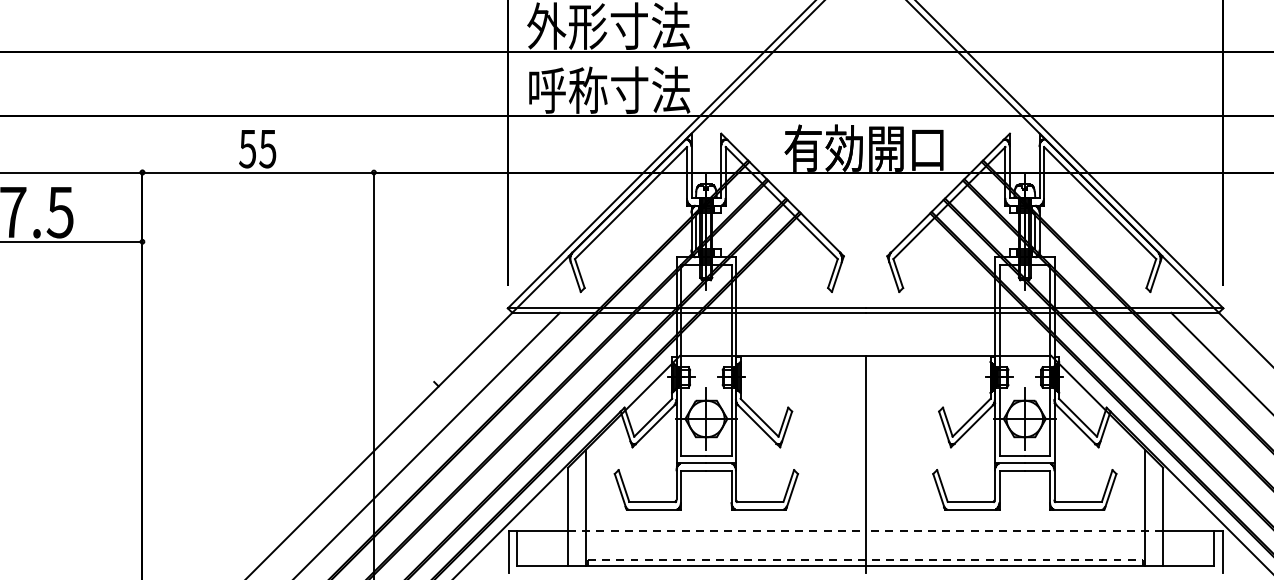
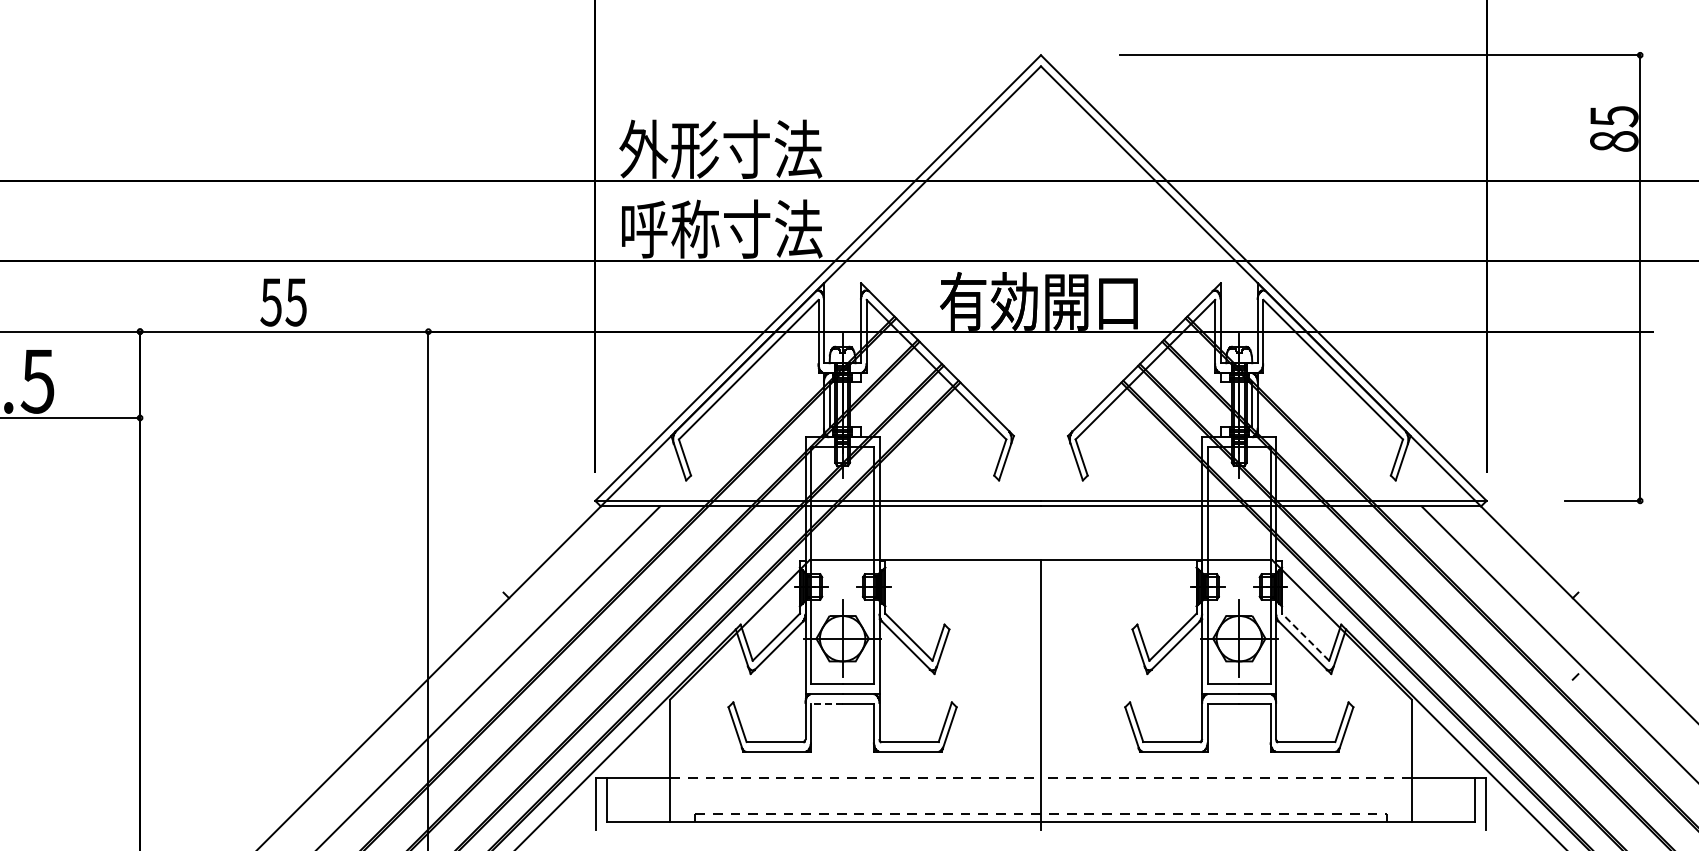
line: (1077, 417) -> (1305, 636), solid -> dashed
line: (693, 470) -> (826, 703), solid -> dashed
line: (585, 507) -> (692, 749), removed
line: (1145, 507) -> (1389, 749), removed

